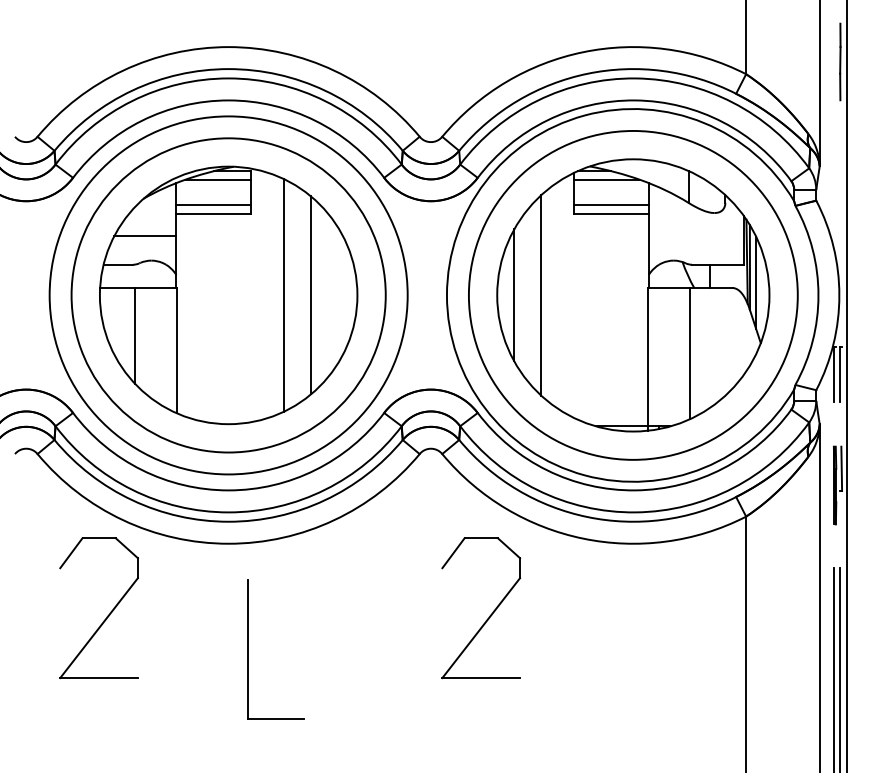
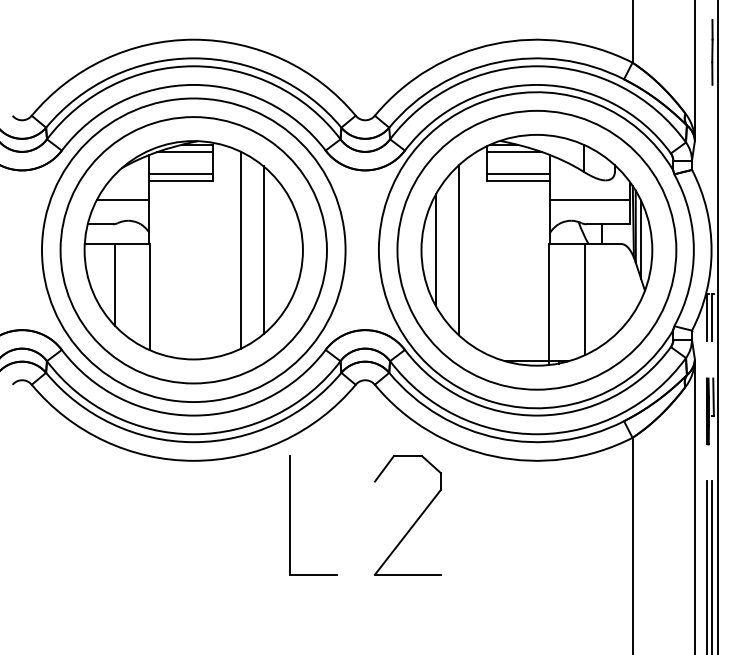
line: (696, 235) -> (590, 199), added
part: (108, 614) -> (91, 520), removed
part: (248, 649) -> (290, 515), moved

